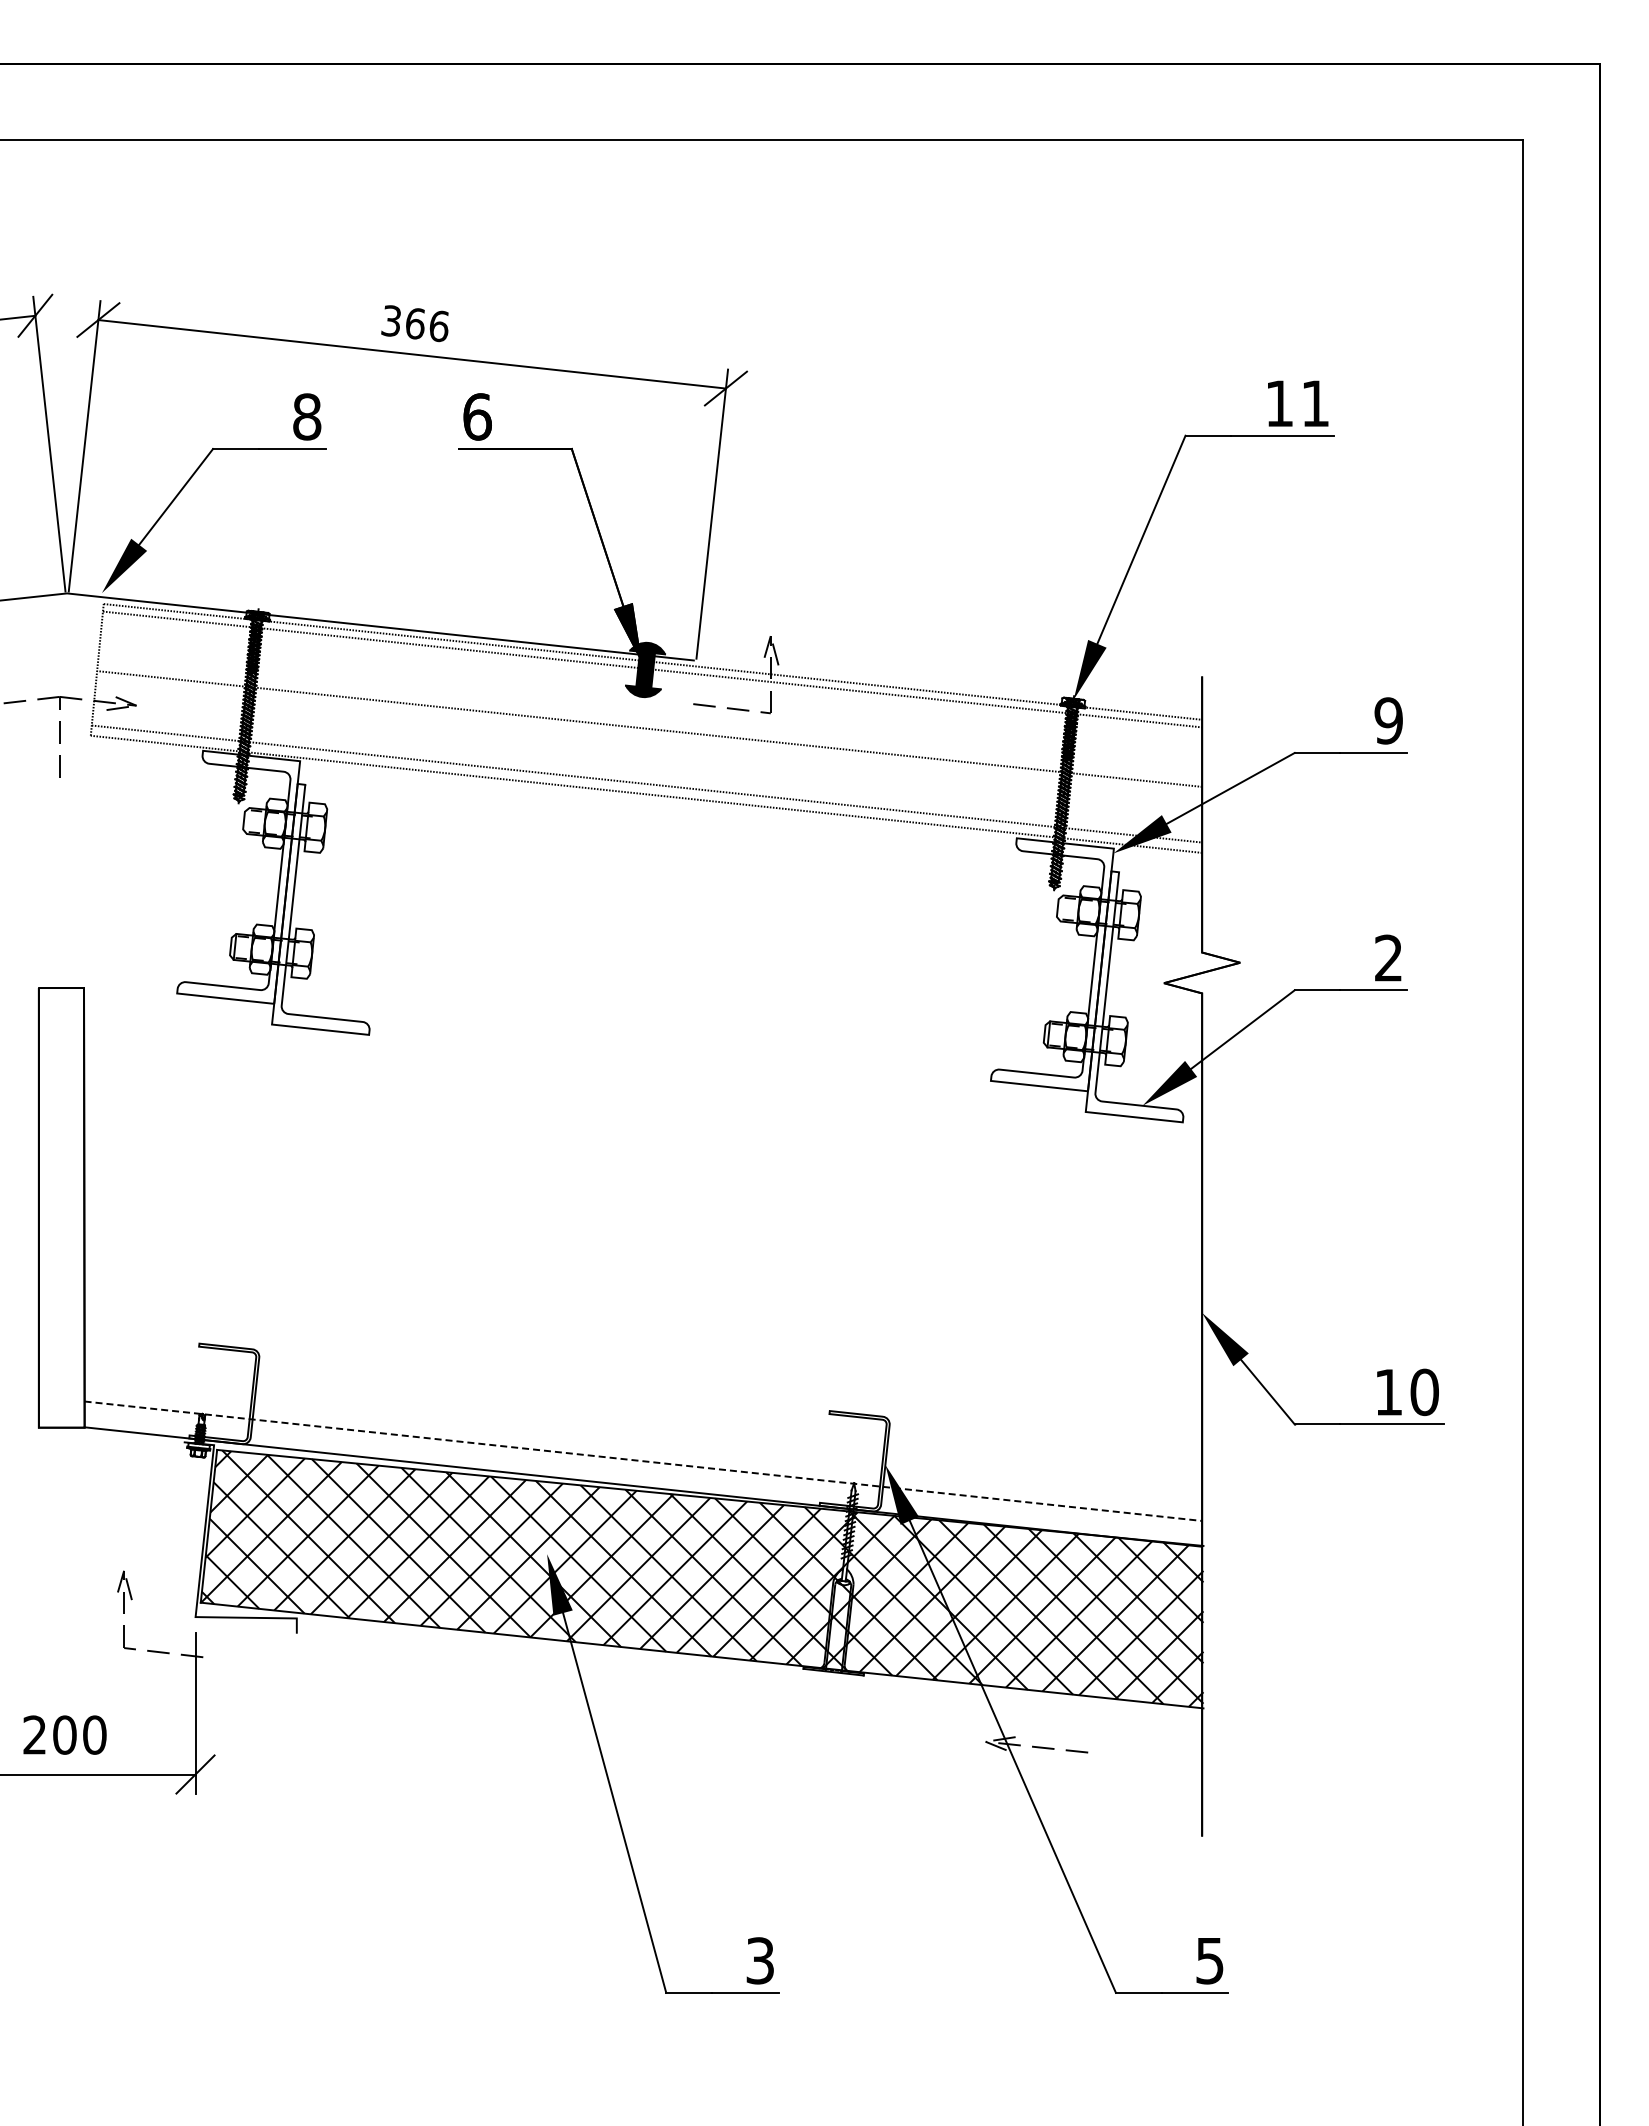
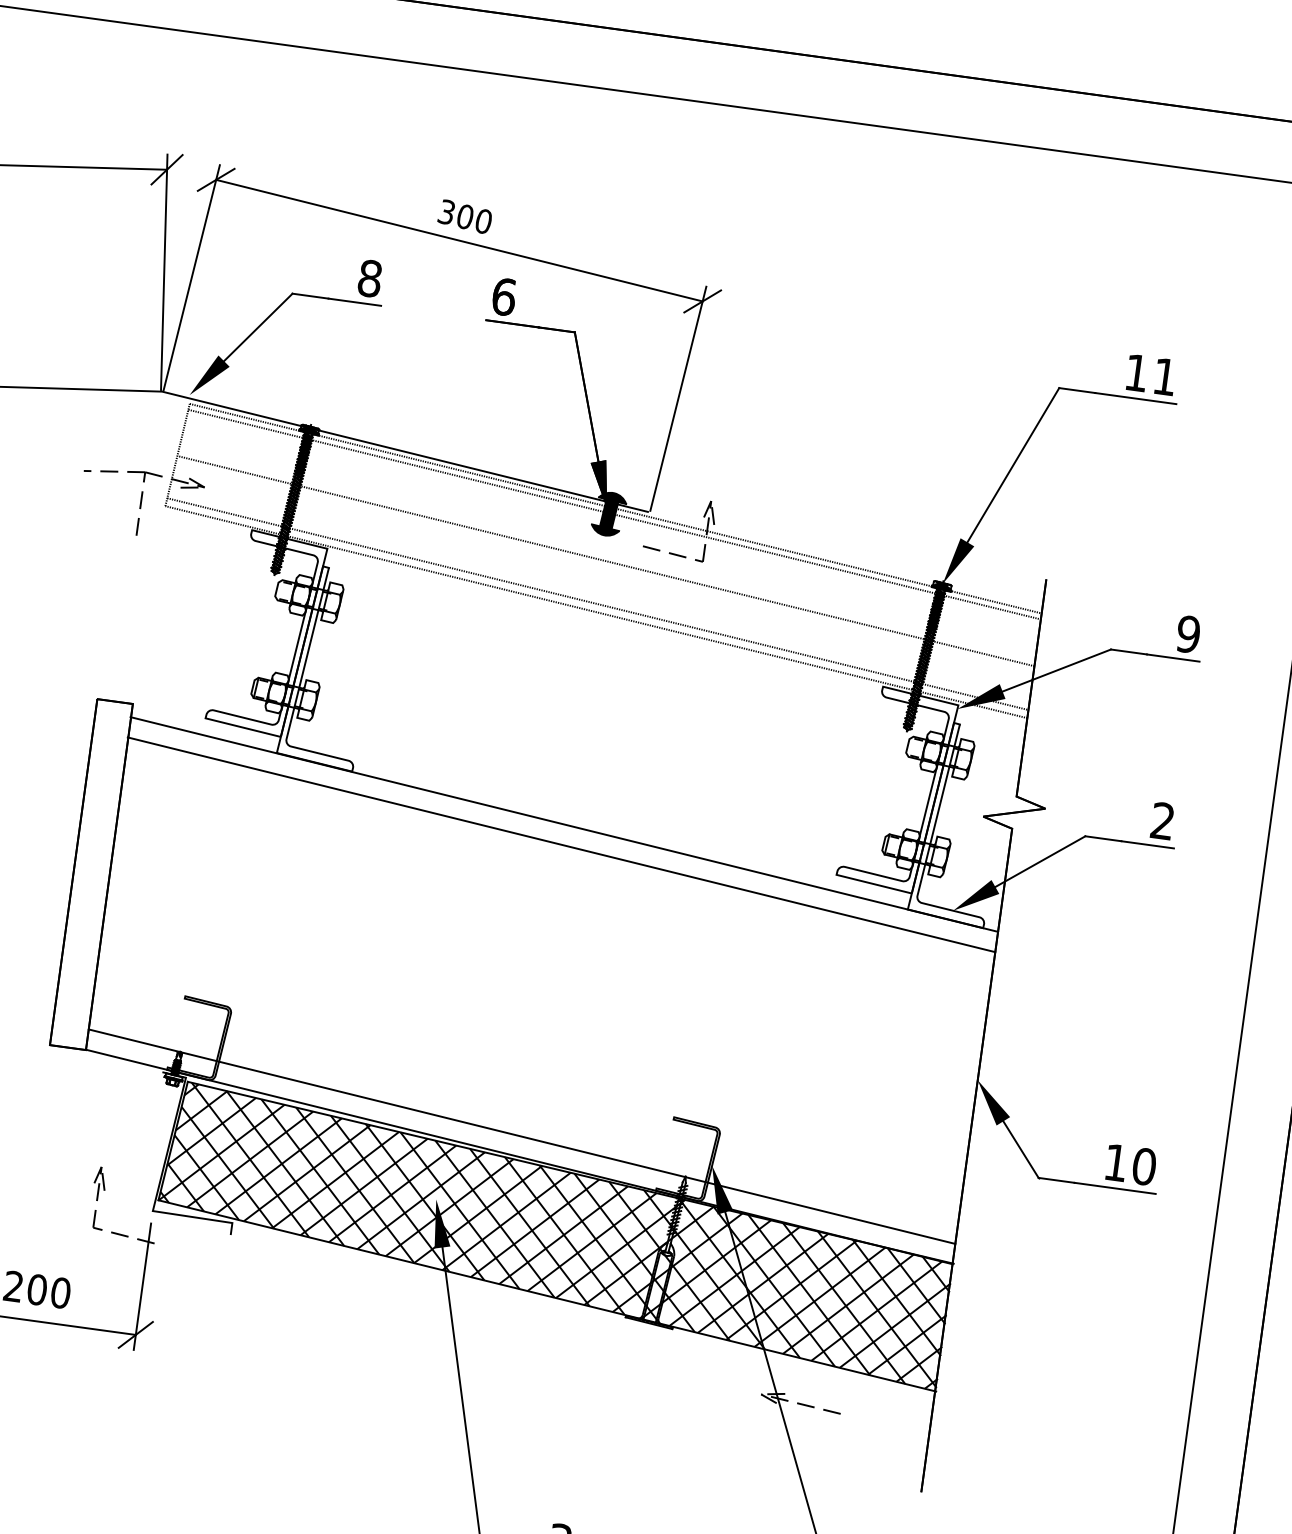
text: (426, 325) -> (473, 219), 366 -> 300
line: (642, 1064) -> (564, 824), added
line: (642, 1090) -> (561, 844), added
line: (643, 1461) -> (522, 1136), dashed -> solid

